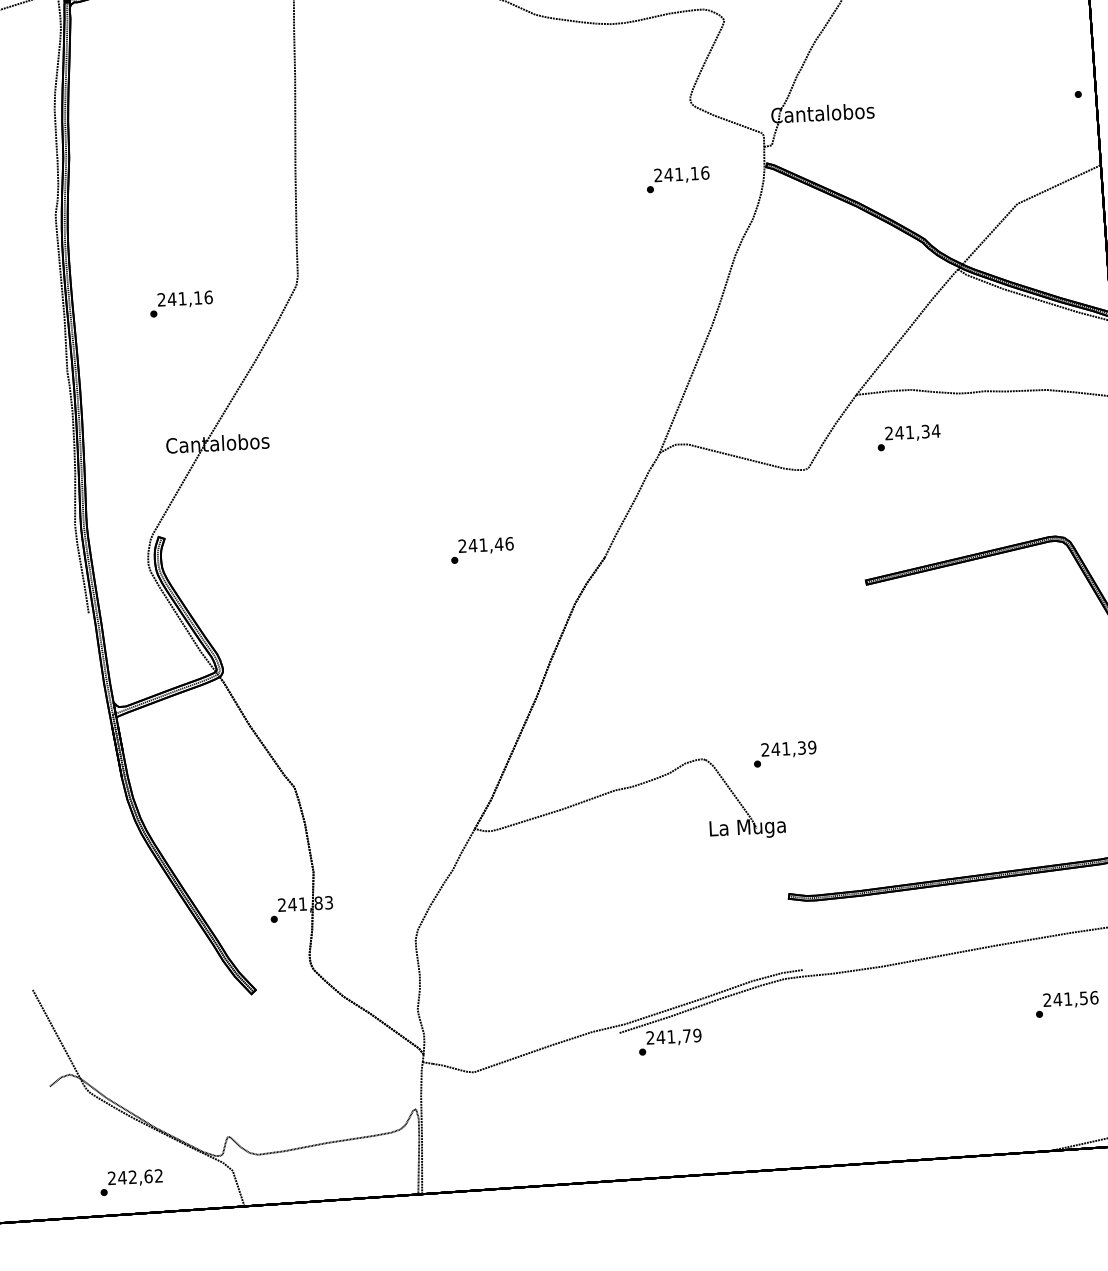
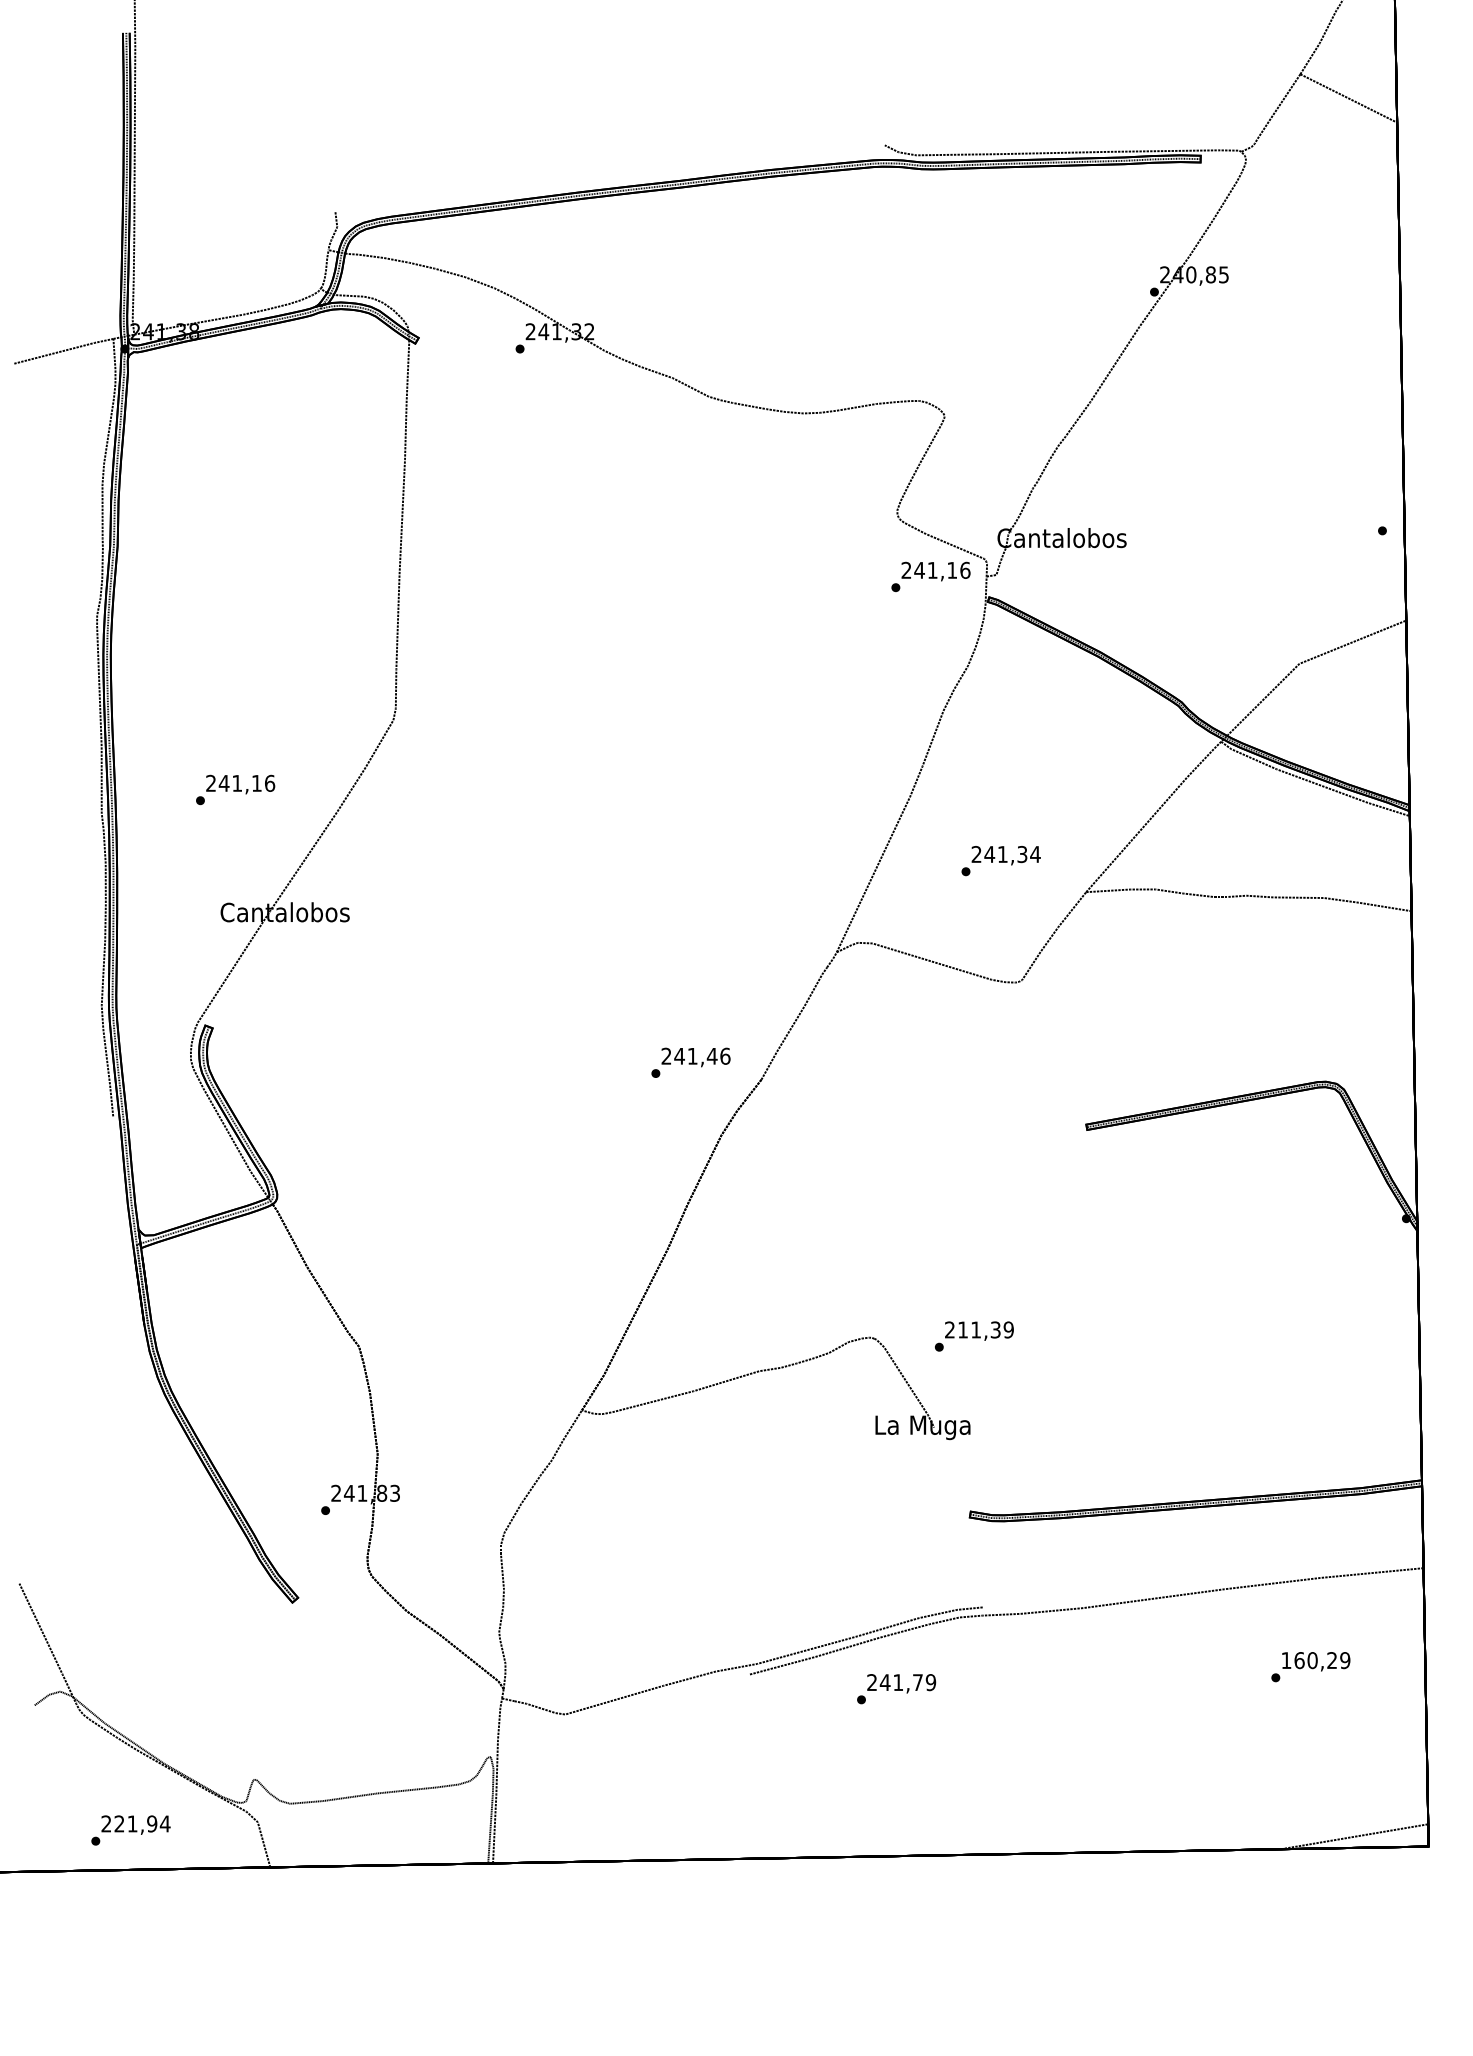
text: (677, 179) -> (930, 576), moved
text: (181, 303) -> (235, 789), moved
text: (908, 438) -> (1000, 861), moved
text: (481, 550) -> (690, 1062), moved
text: (775, 749) -> (962, 1329), 241,39 -> 211,39
text: (1070, 998) -> (1315, 1660), 241,56 -> 160,29
text: (670, 1042) -> (896, 1689), moved
text: (140, 1176) -> (142, 1823), 242,62 -> 221,94

